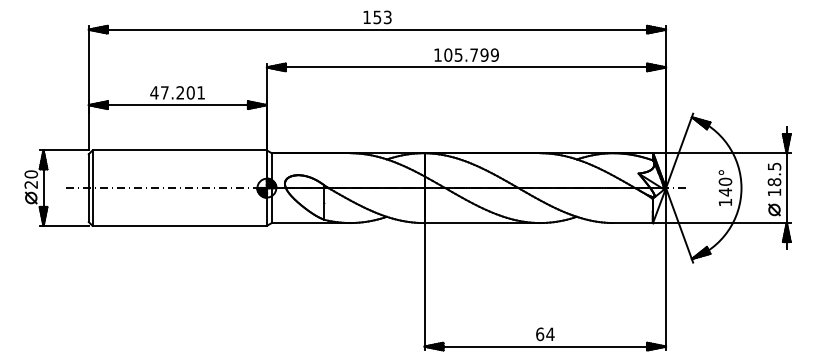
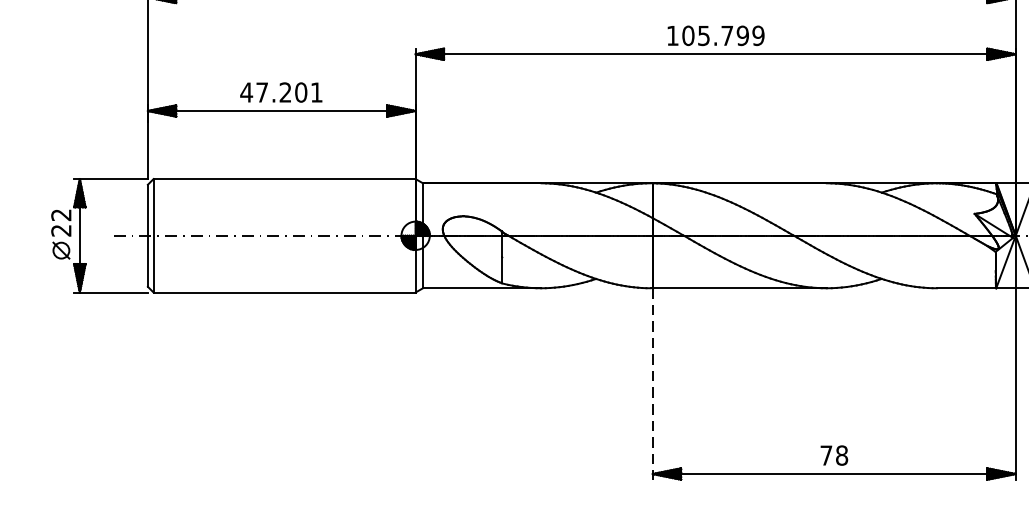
text: (31, 174) -> (61, 215), 20 -> 22
line: (424, 286) -> (652, 383), solid -> dashed
text: (545, 334) -> (834, 455), 64 -> 78

